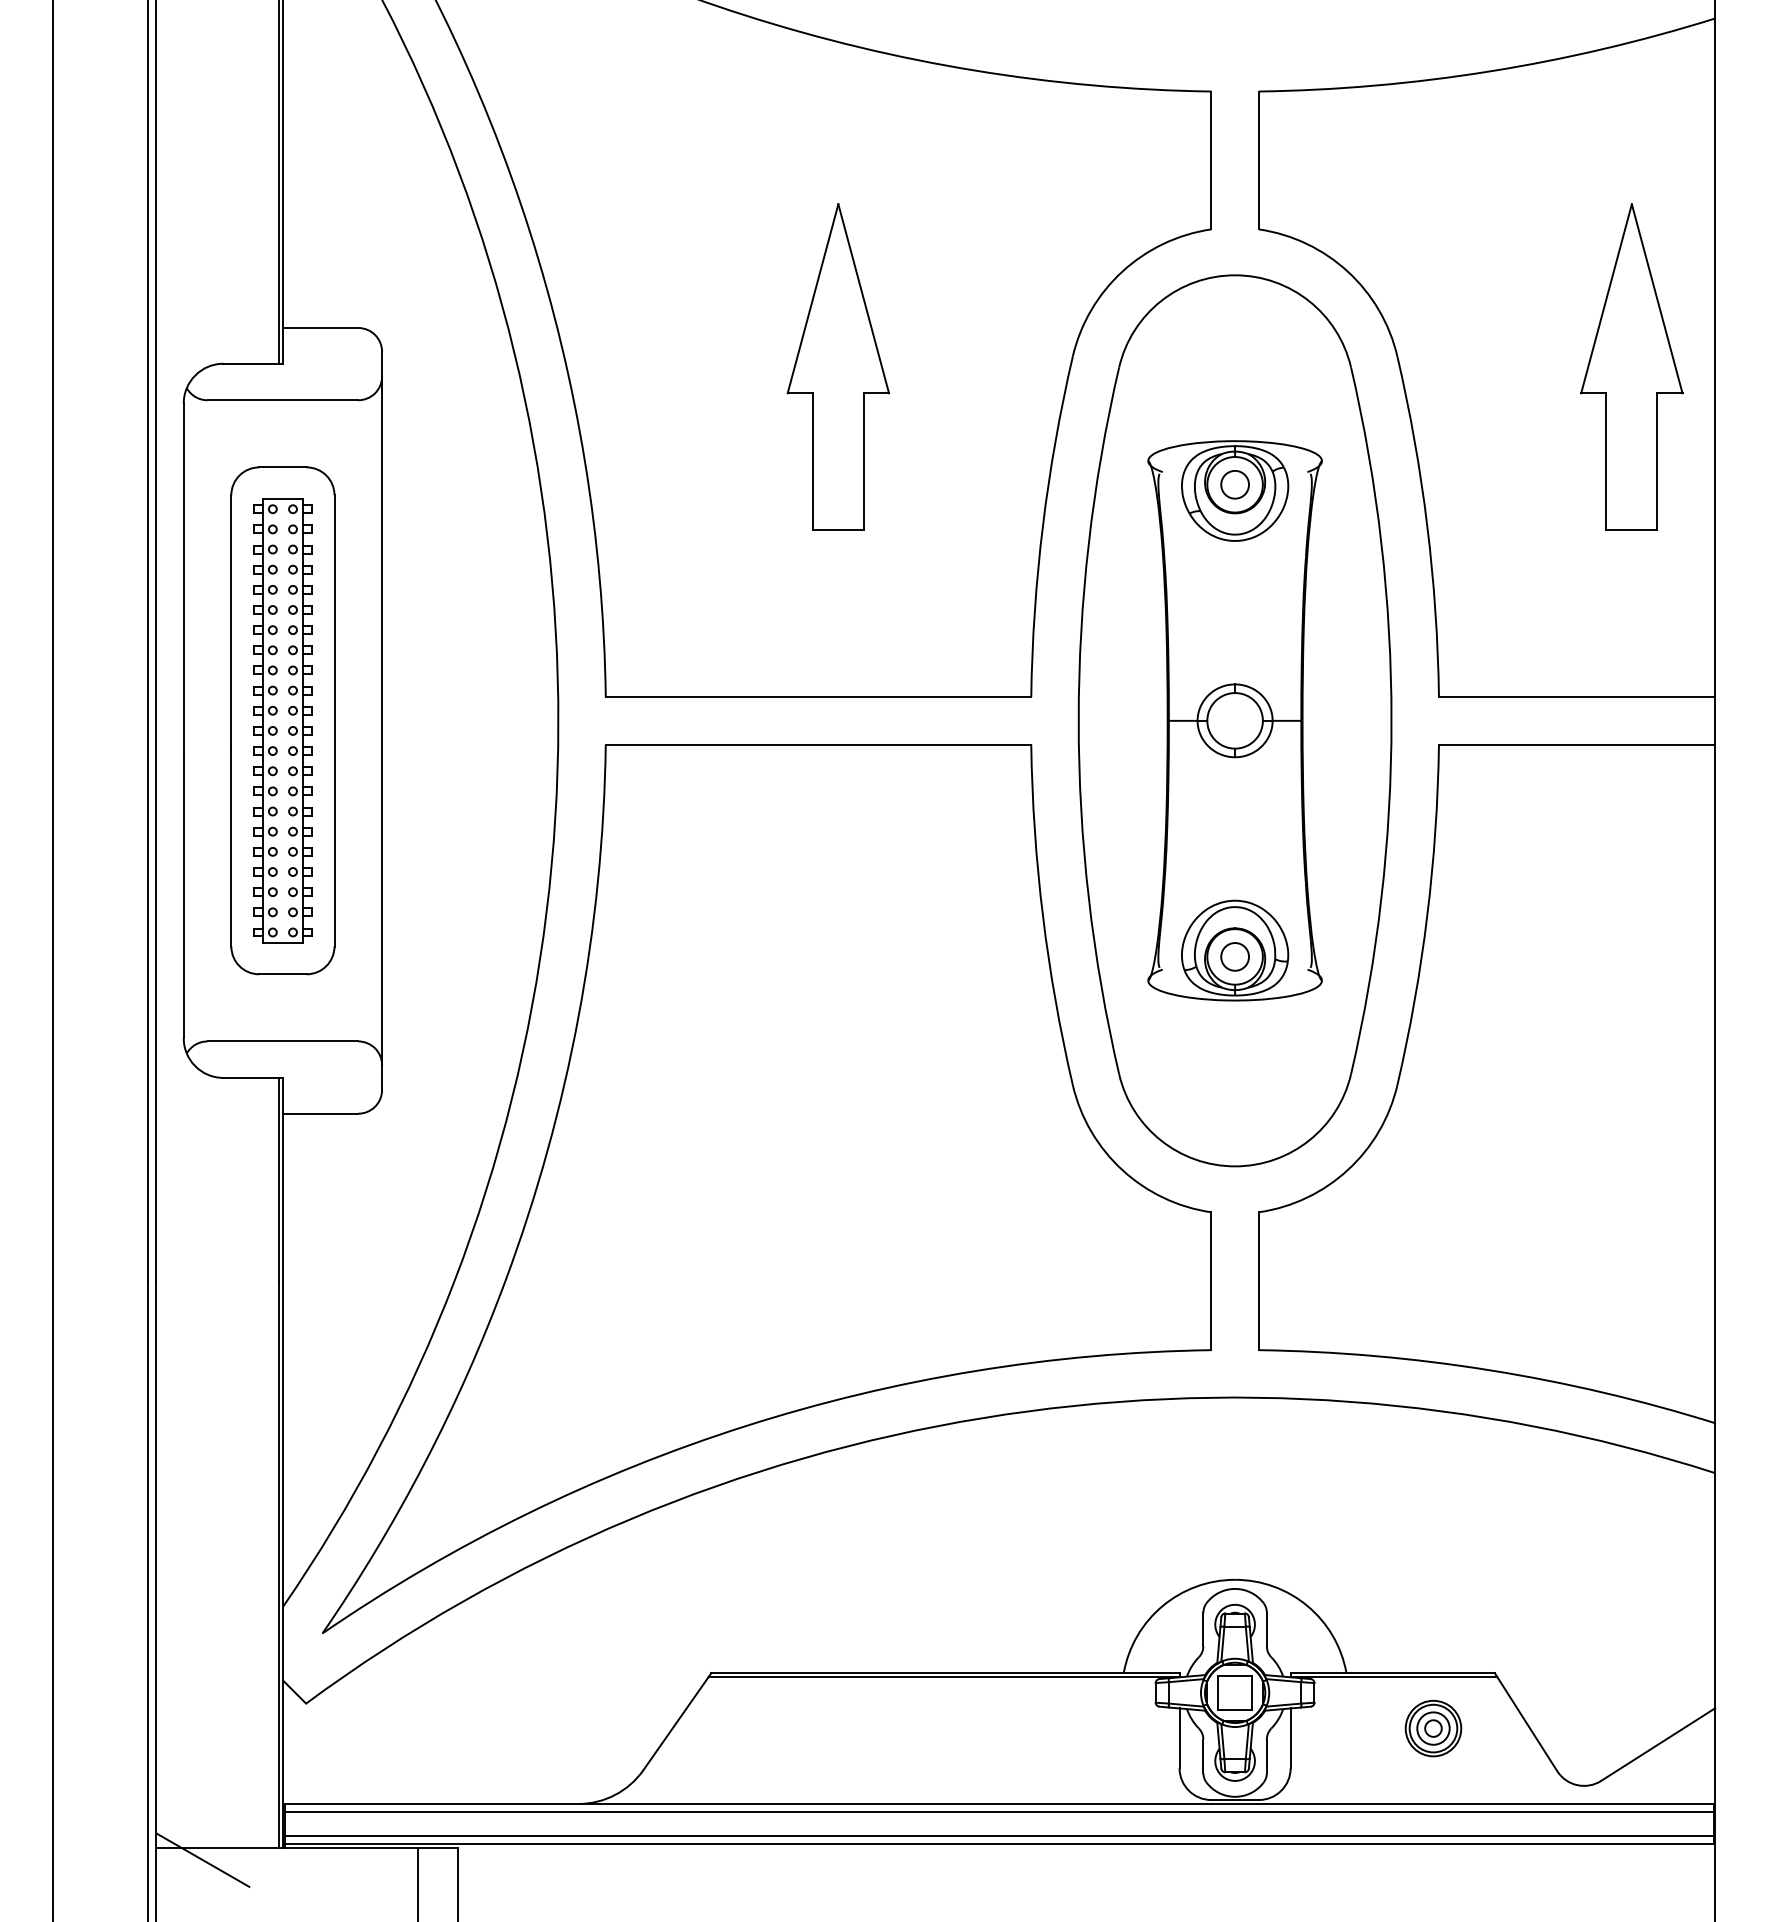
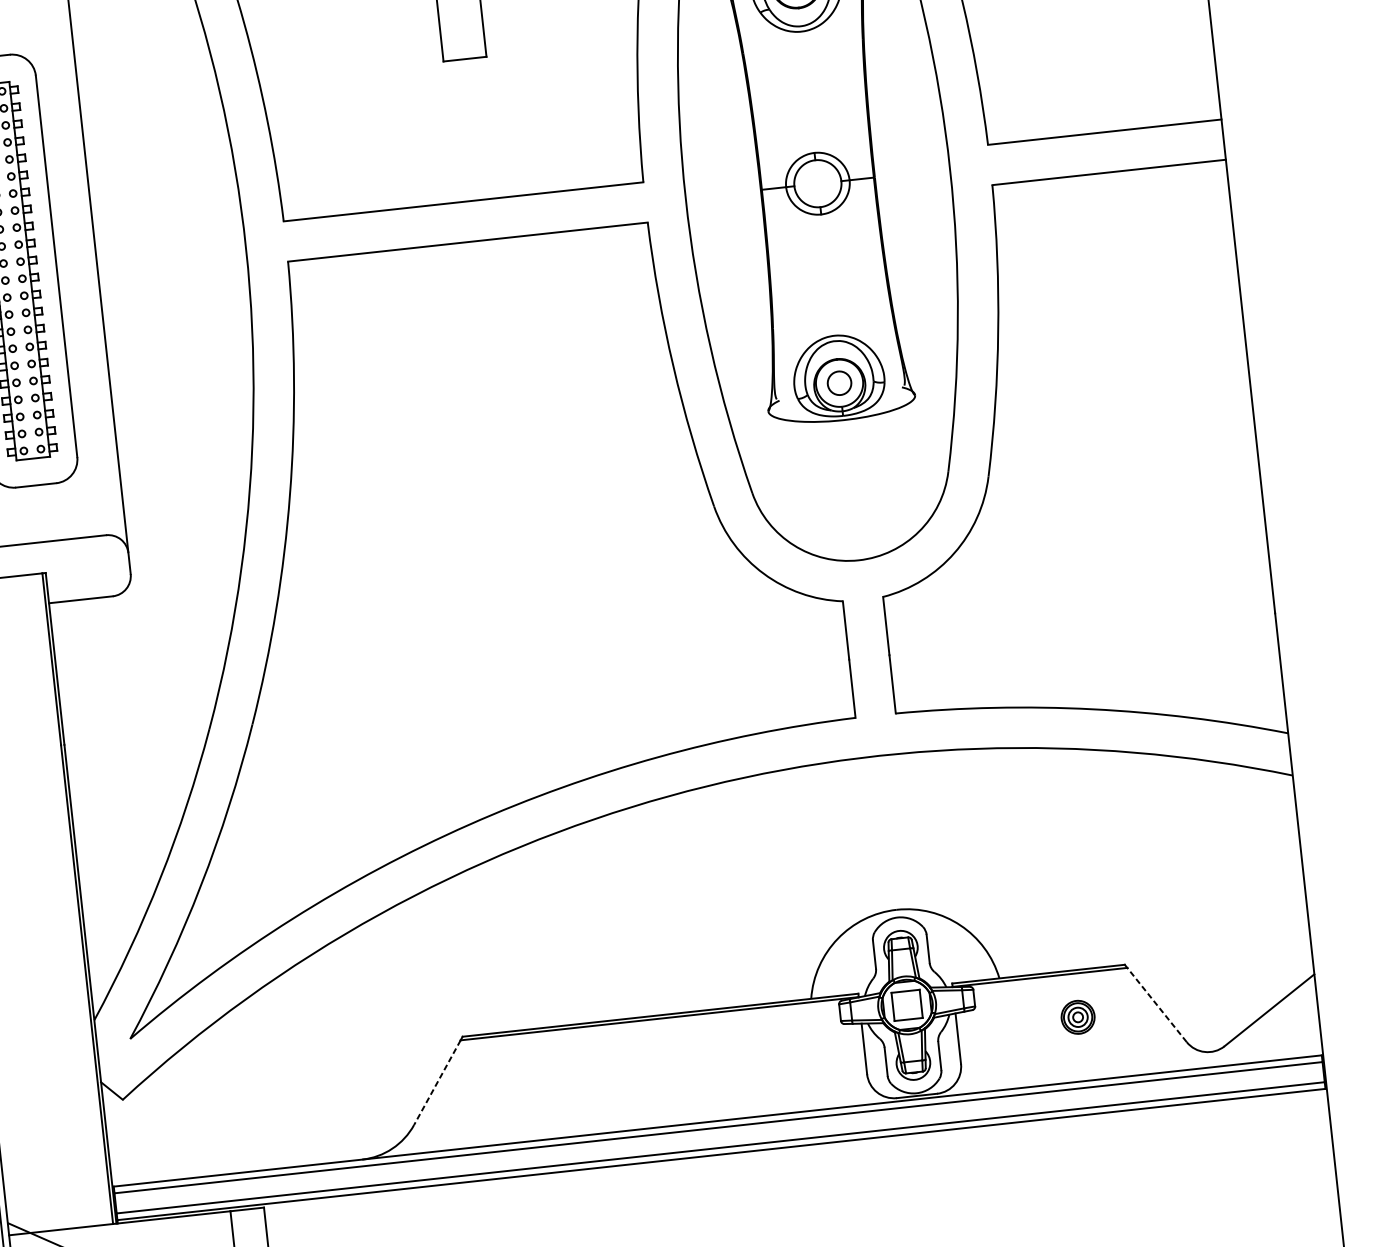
line: (676, 1723) -> (437, 1082), solid -> dashed
line: (1527, 1724) -> (1157, 1005), solid -> dashed
part: (1433, 1728) -> (1078, 1017), size x0.7

